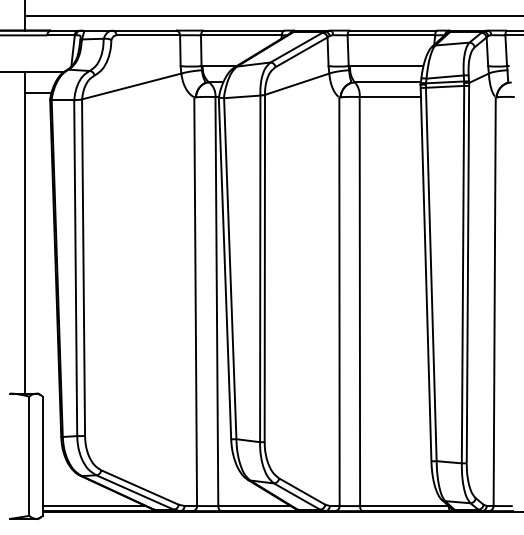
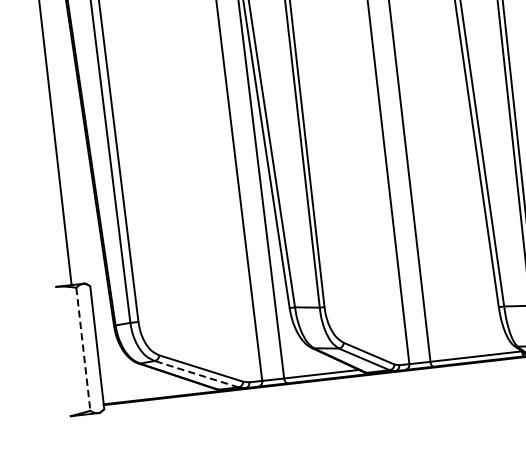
line: (29, 456) -> (83, 349), solid -> dashed
line: (136, 492) -> (198, 374), solid -> dashed
line: (93, 506) -> (155, 393), removed

